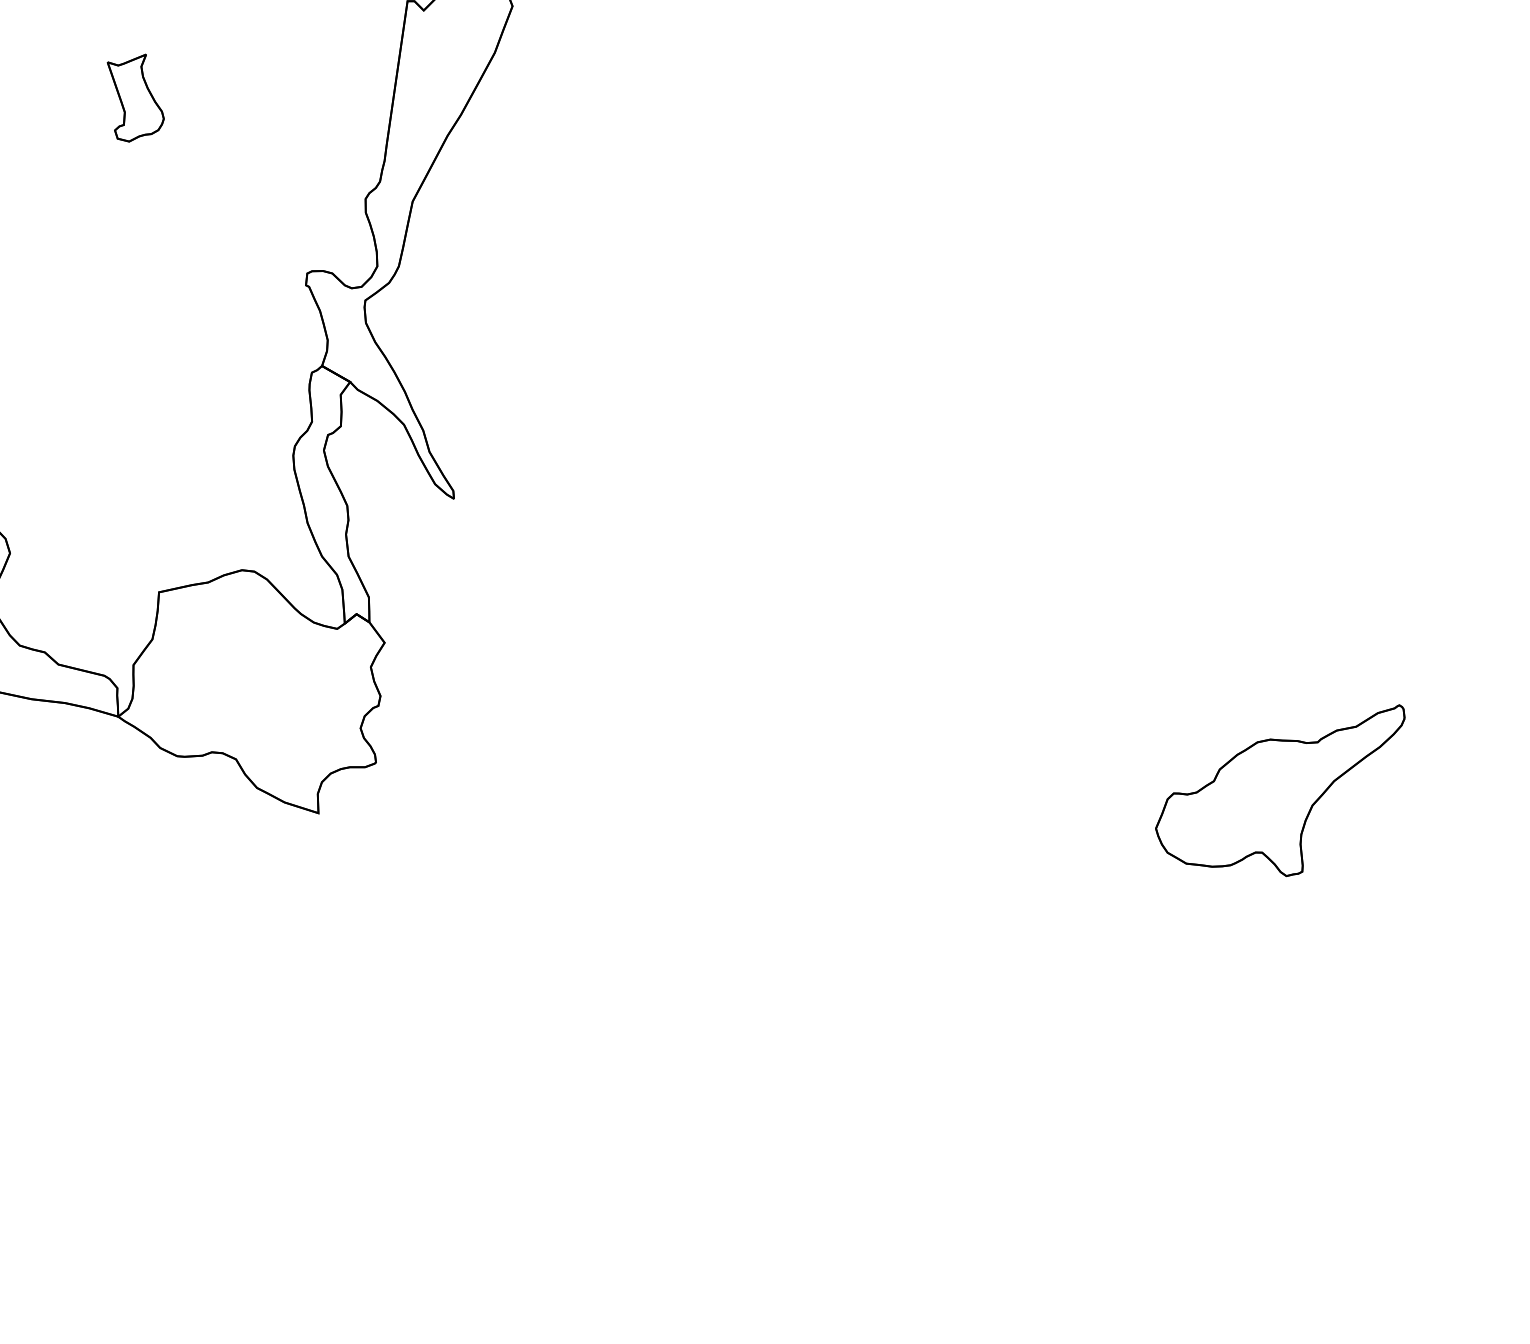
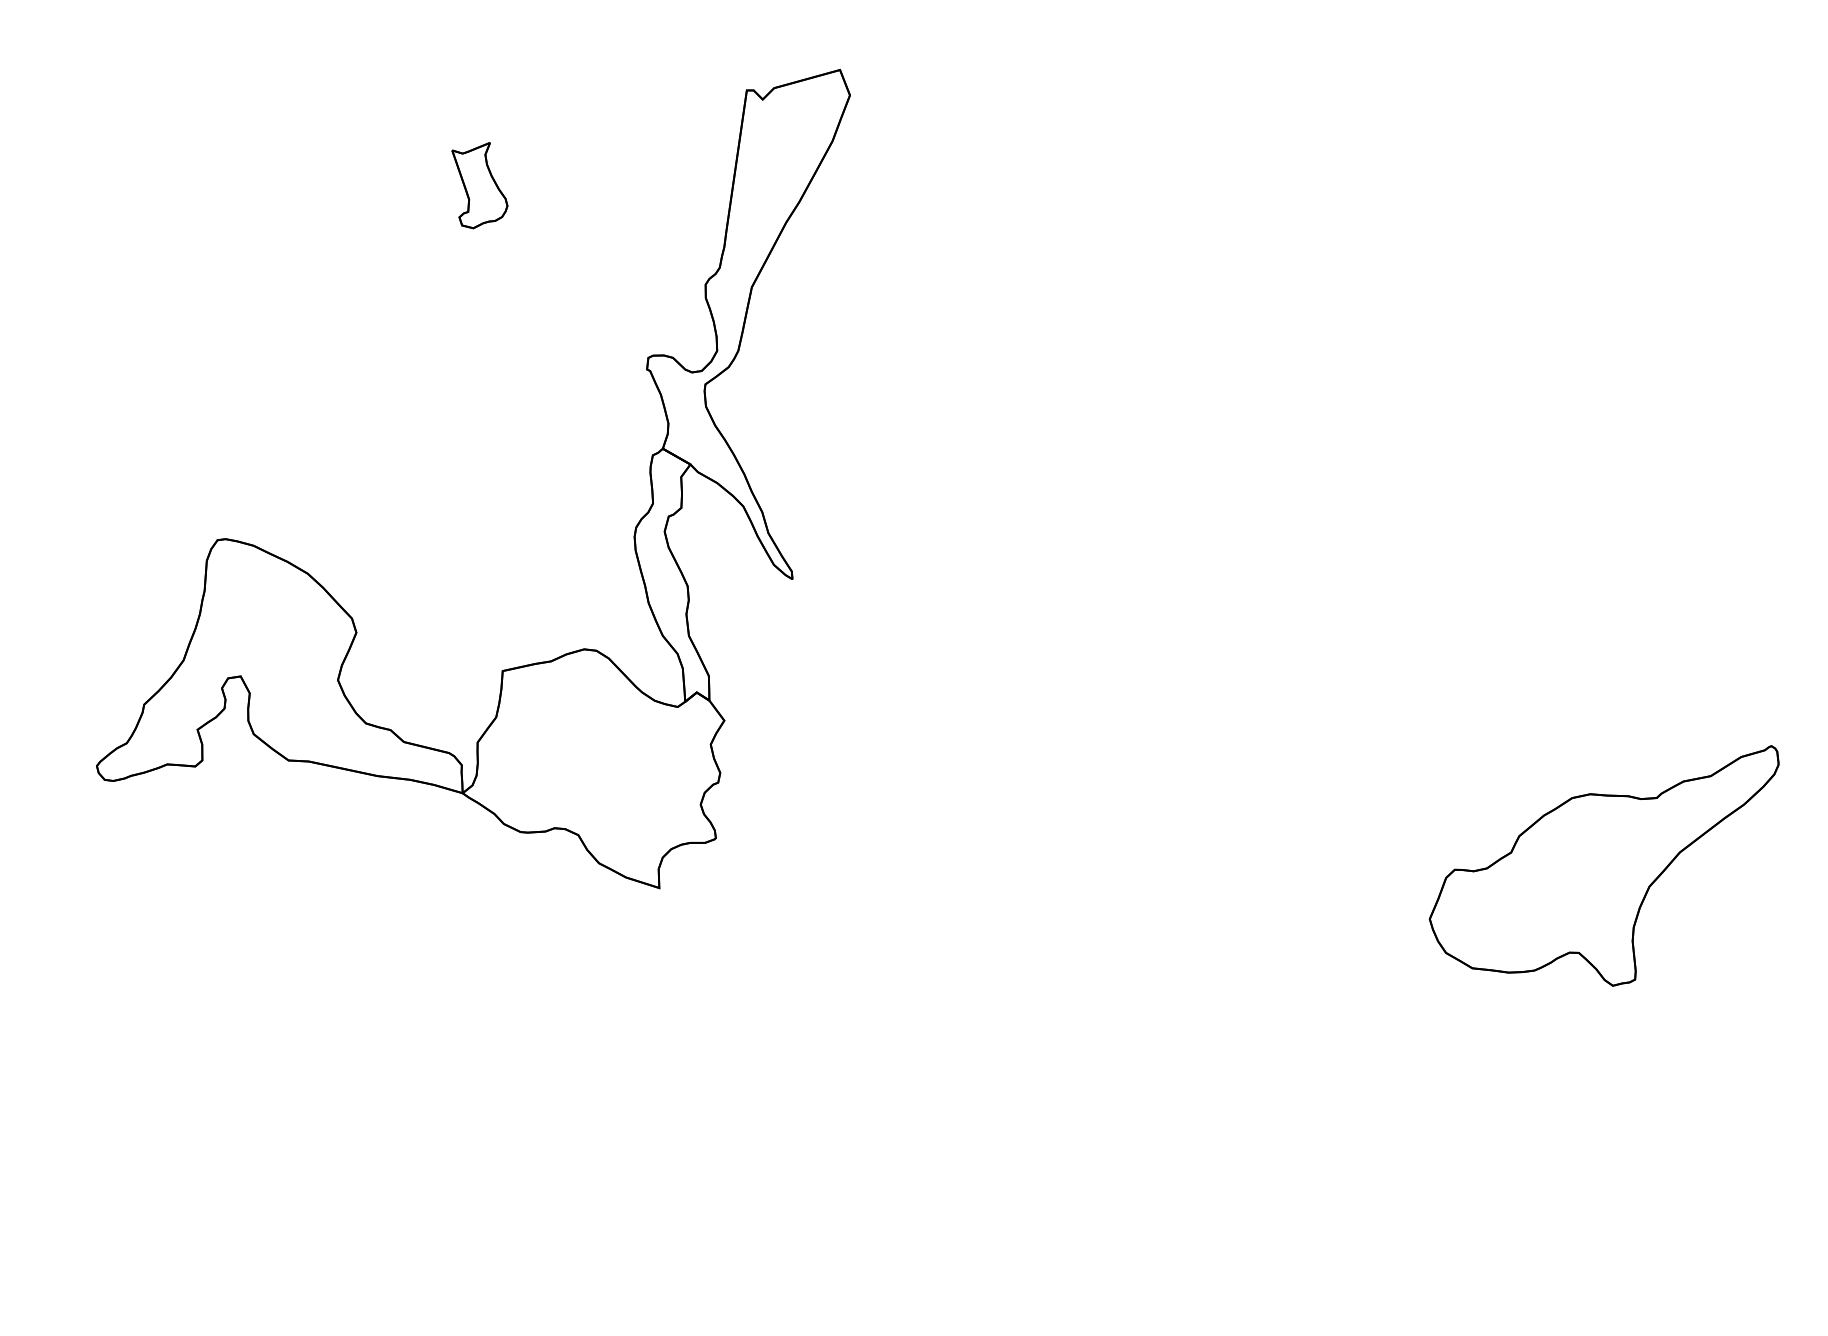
part: (1279, 790) -> (1603, 865), size x1.43

